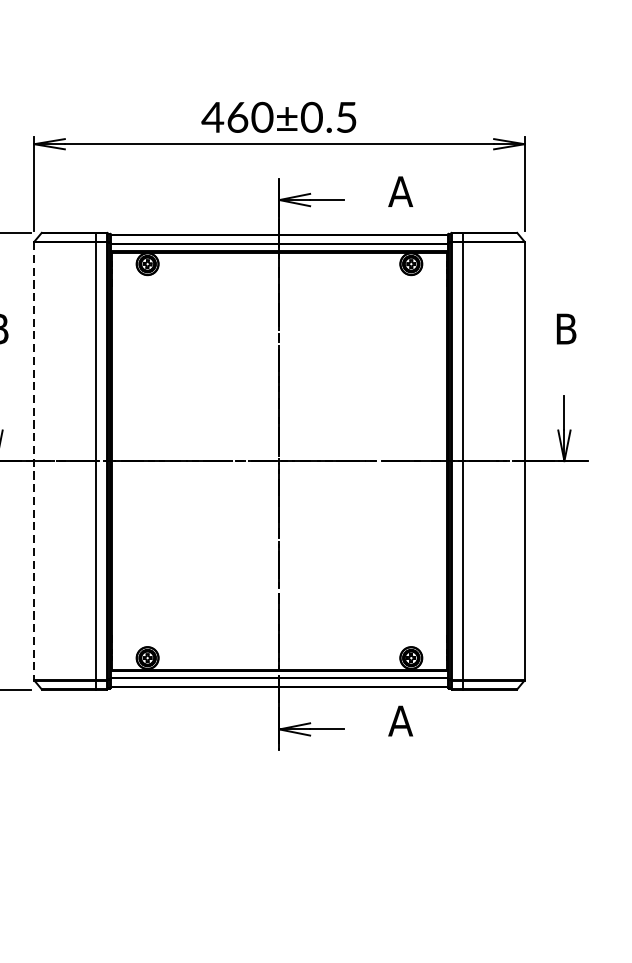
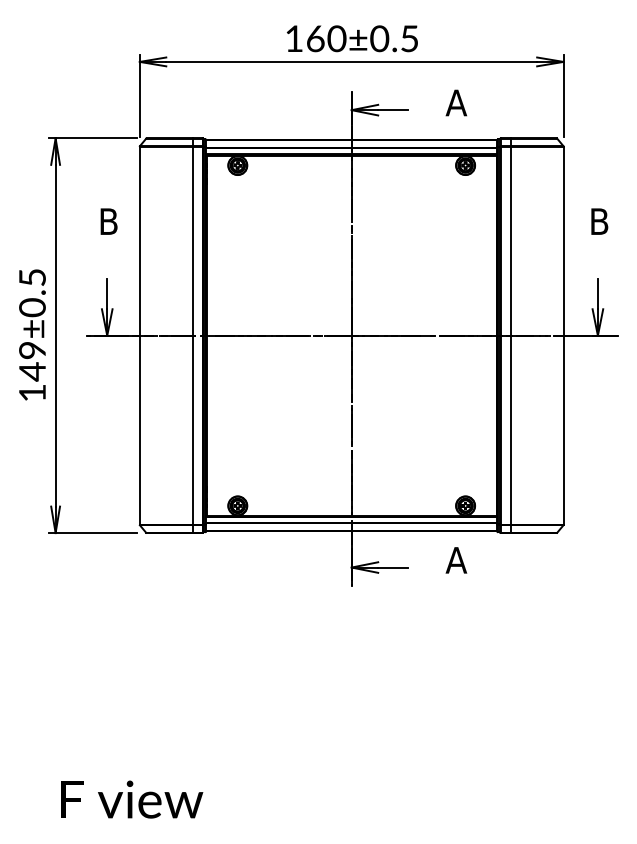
text: (212, 117) -> (293, 38), 460±0.5 -> 160±0.5
line: (33, 462) -> (139, 336), dashed -> solid

